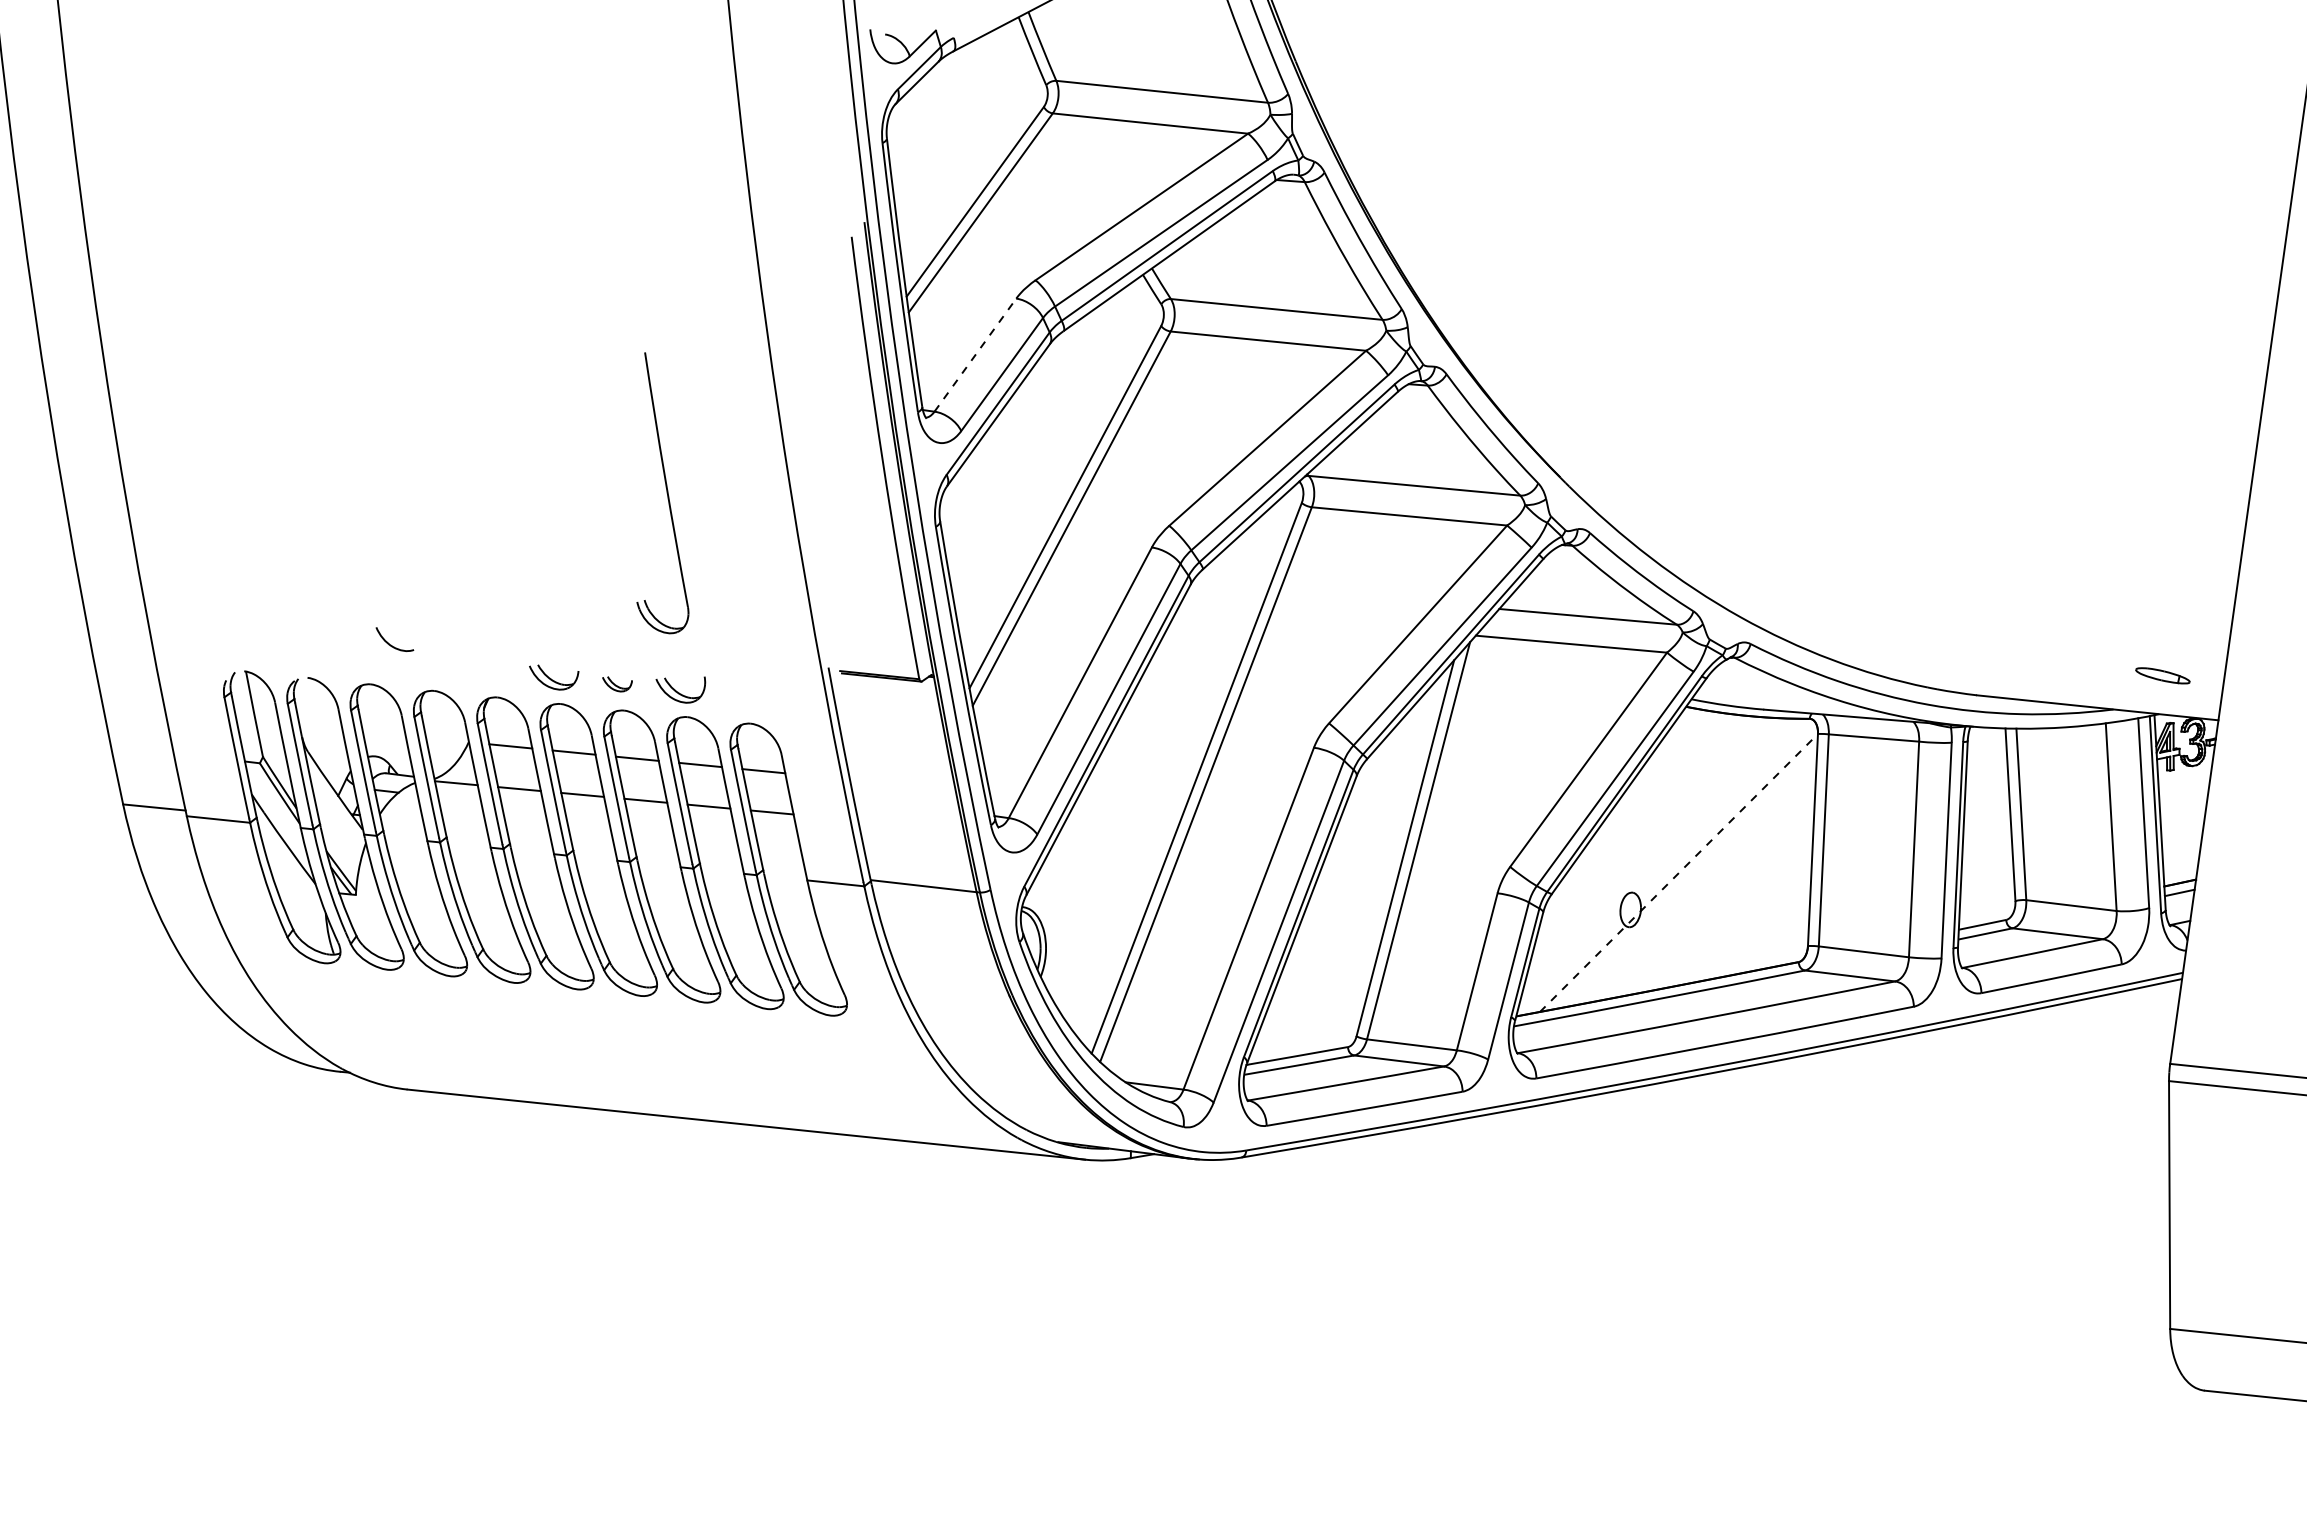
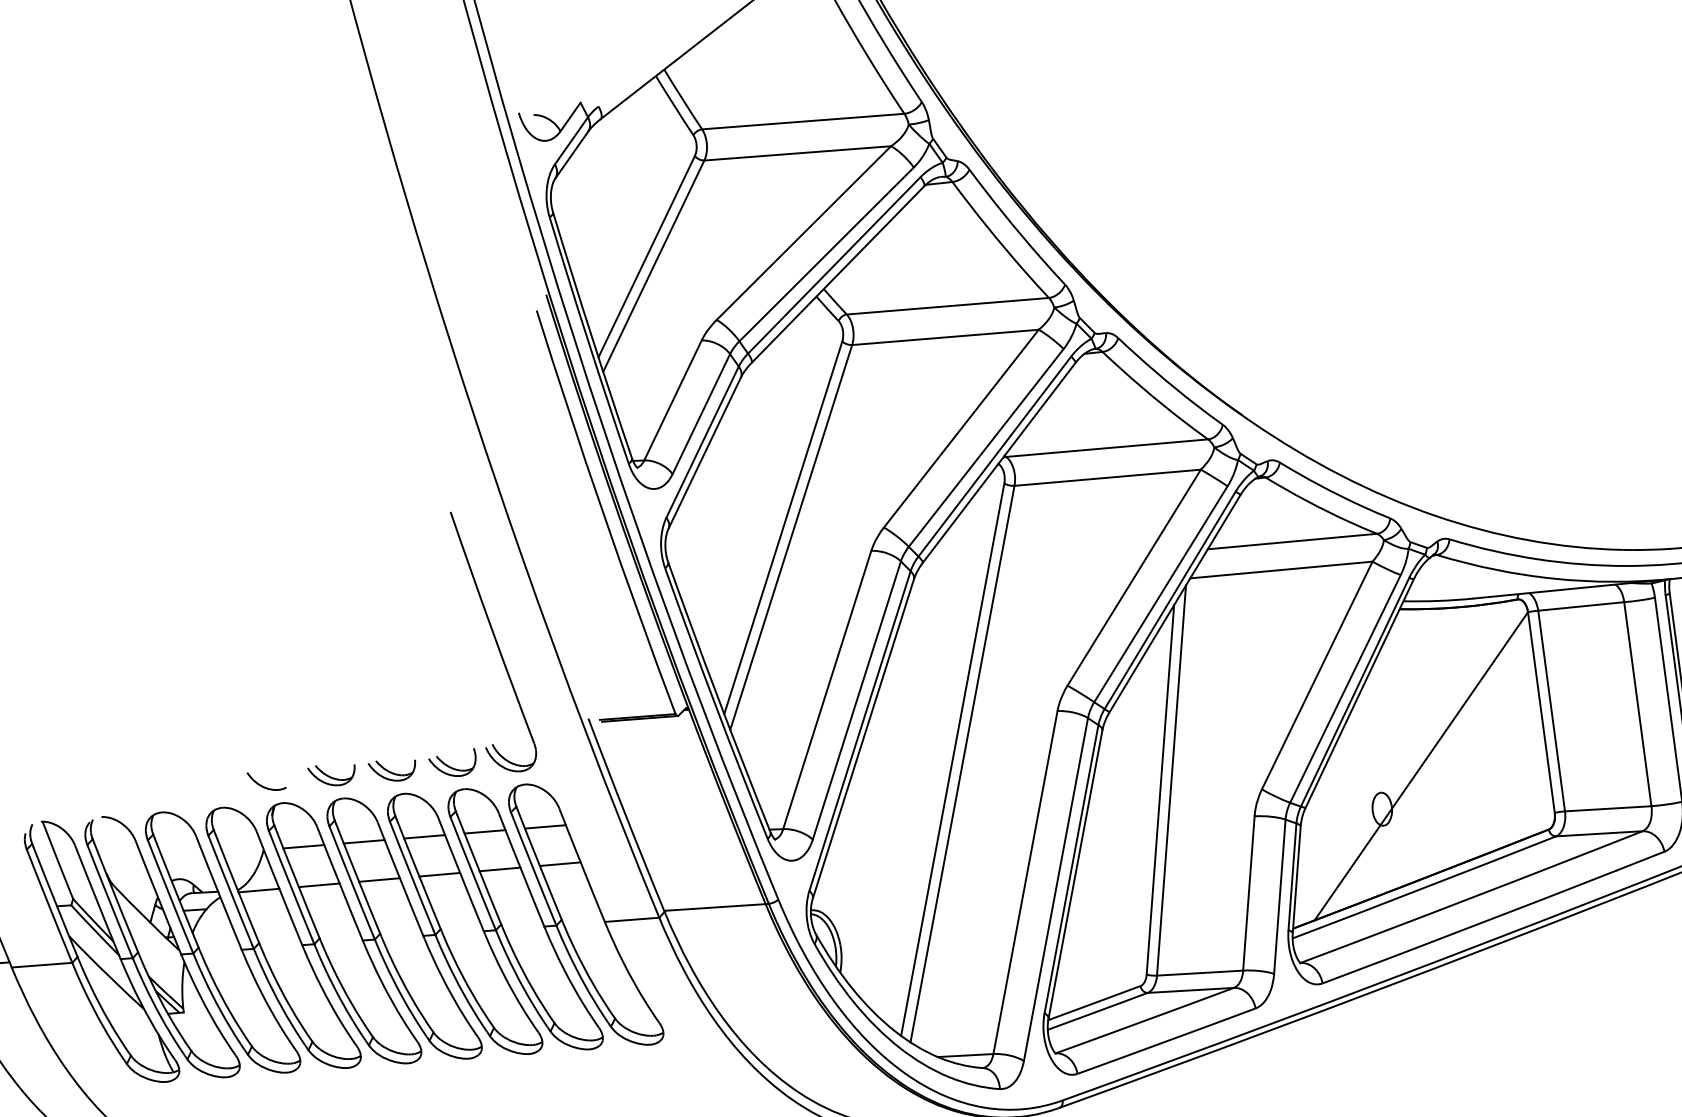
line: (975, 355) -> (673, 400), dashed -> solid
part: (662, 493) -> (491, 641), moved
curve: (391, 644) -> (264, 786), moved
part: (617, 684) -> (393, 770), size x1.67
line: (1678, 872) -> (1420, 765), dashed -> solid

